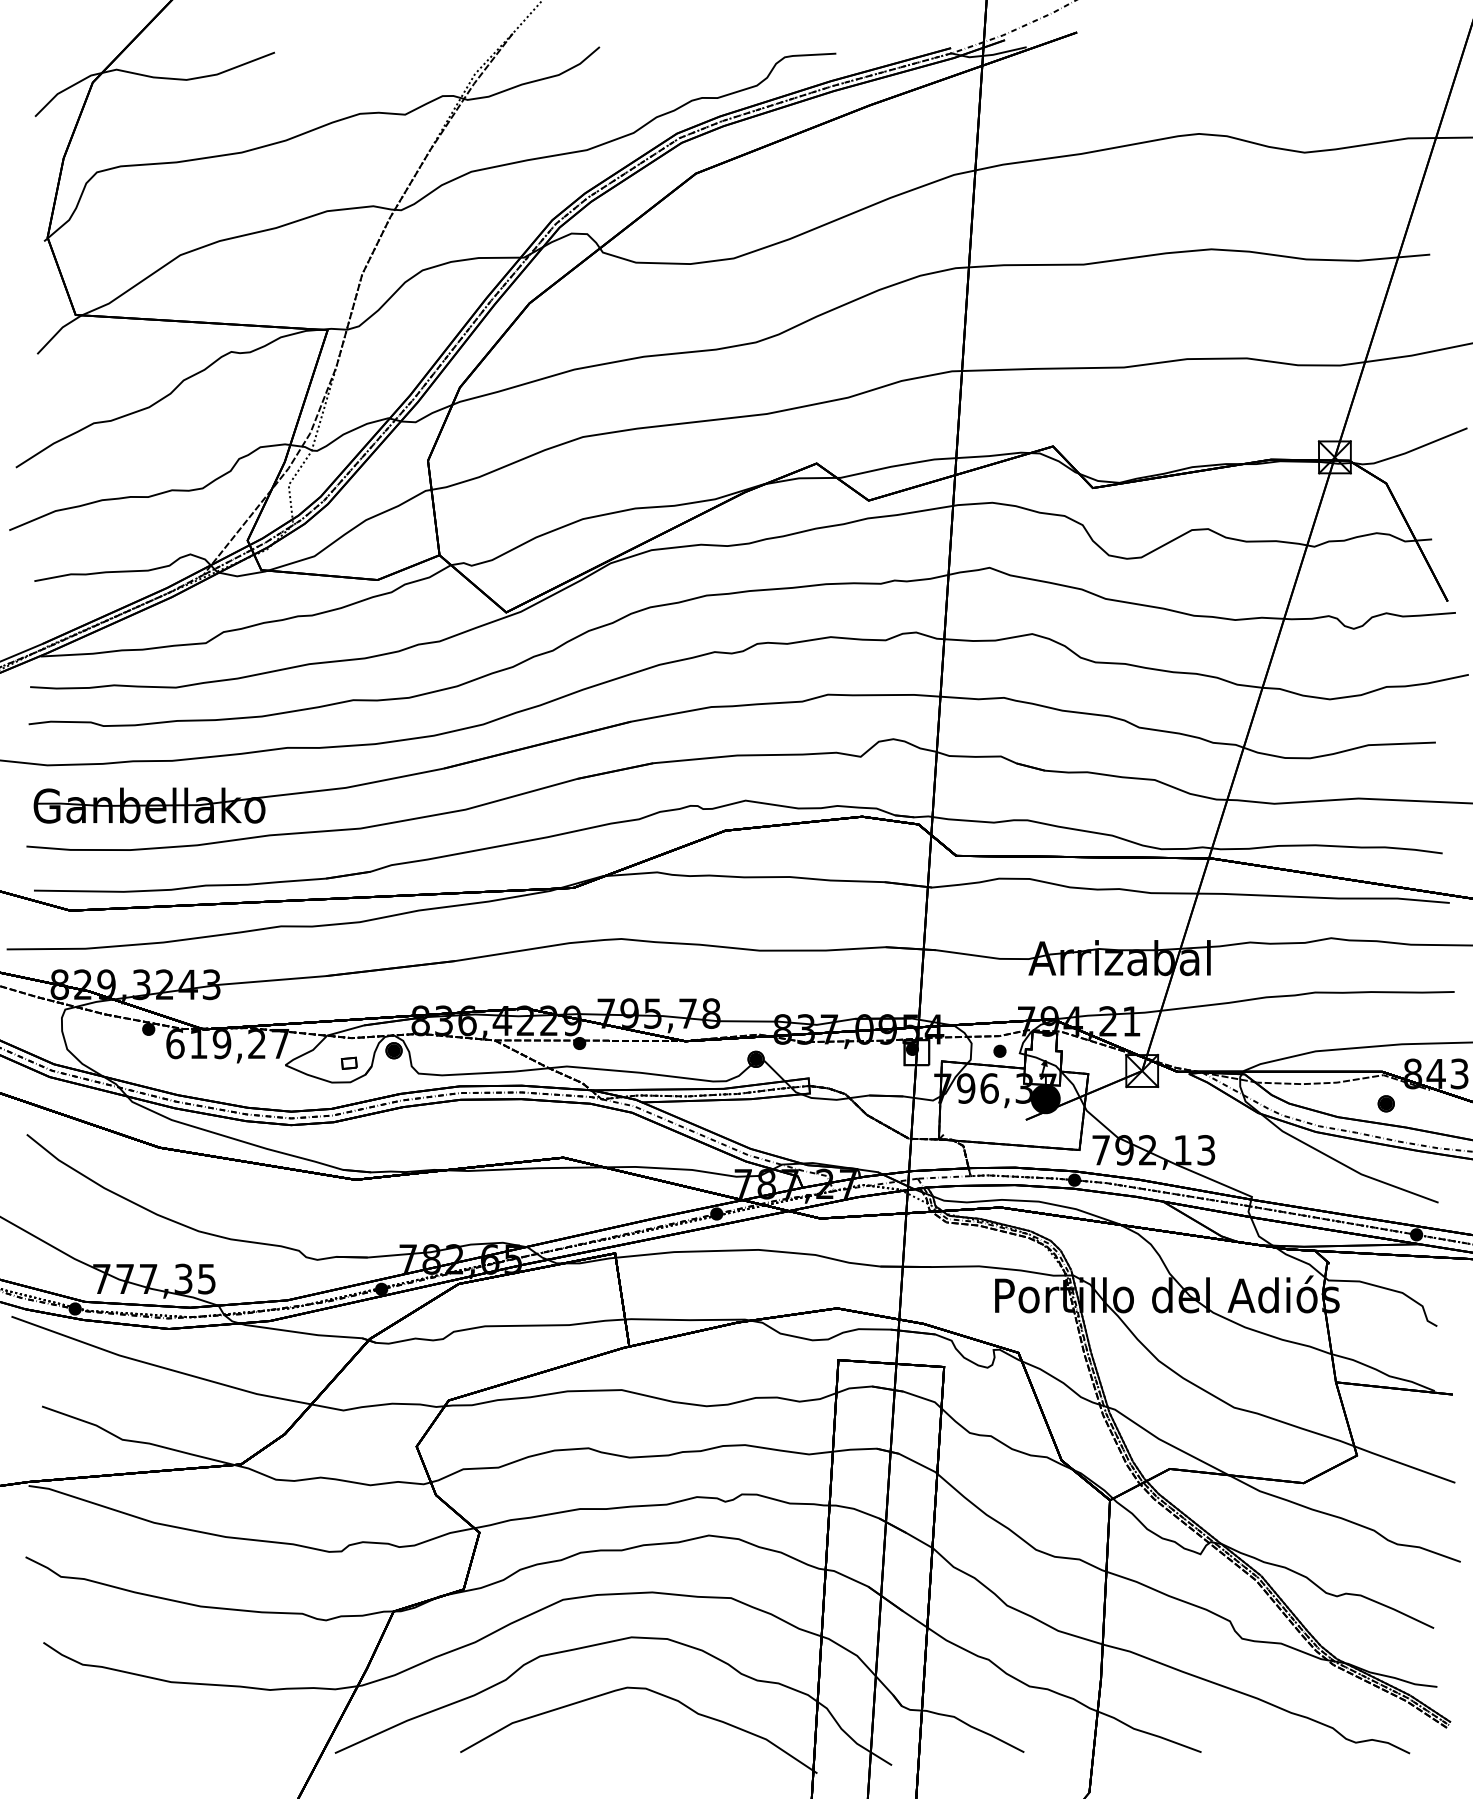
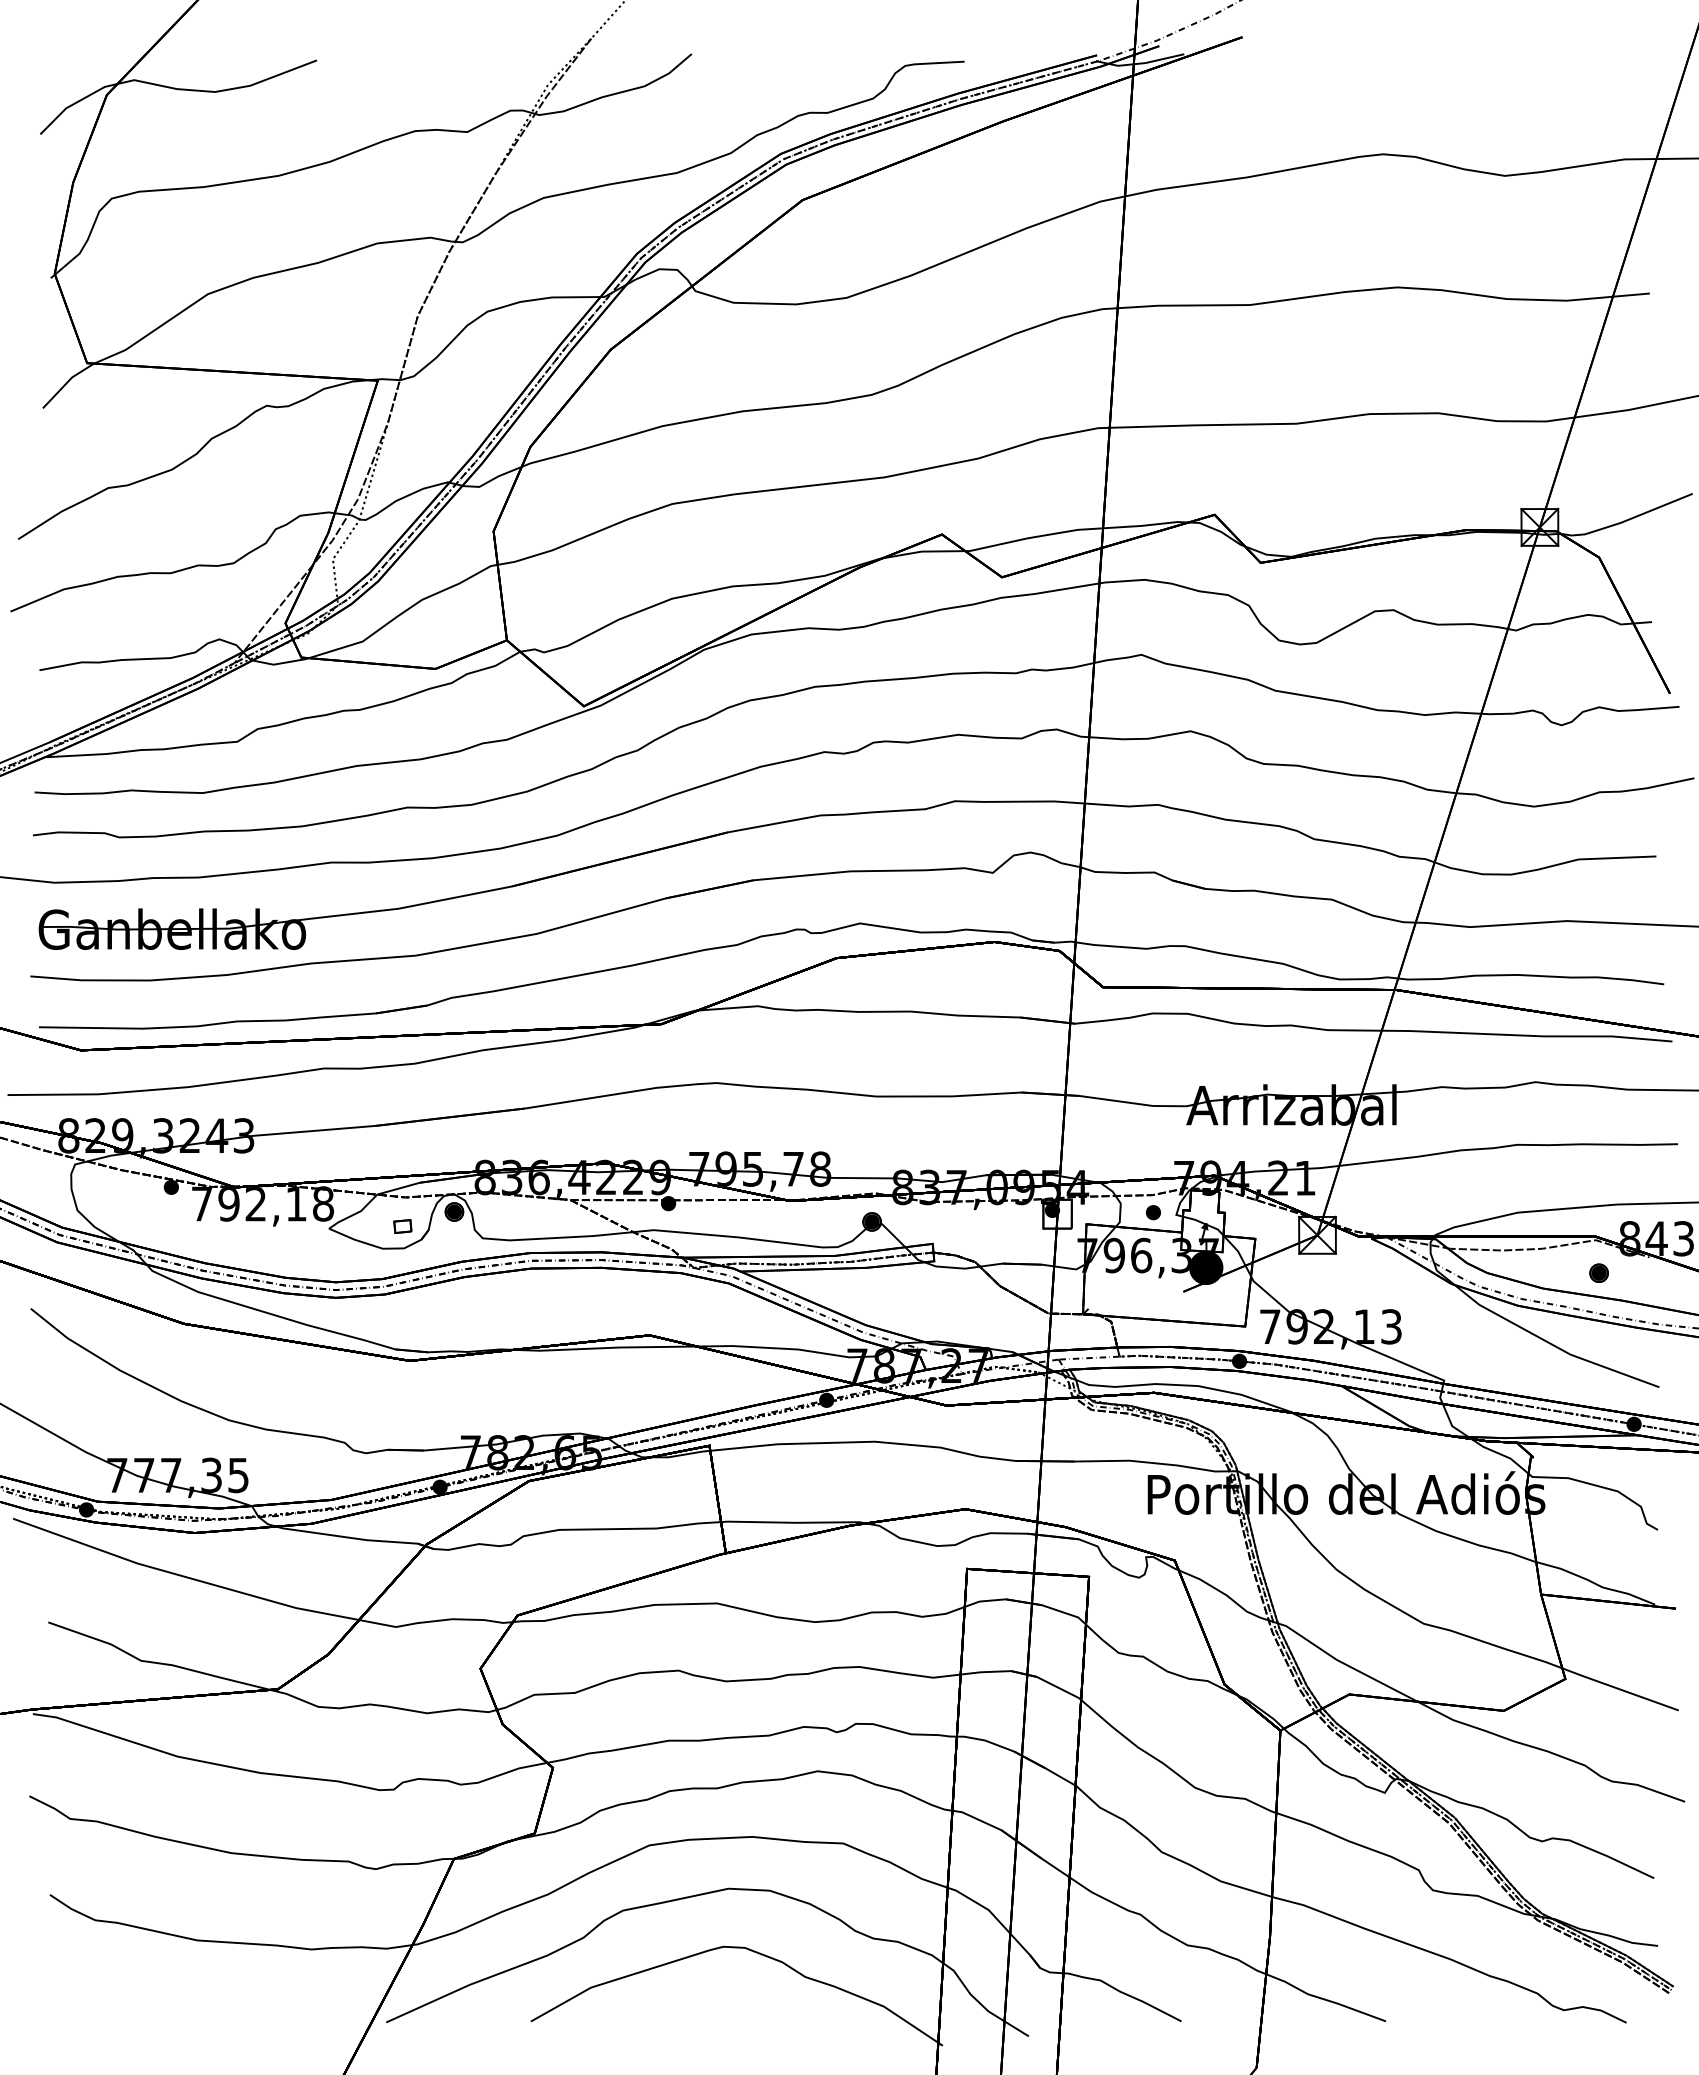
text: (227, 1043) -> (262, 1203), 619,27 -> 792,18

